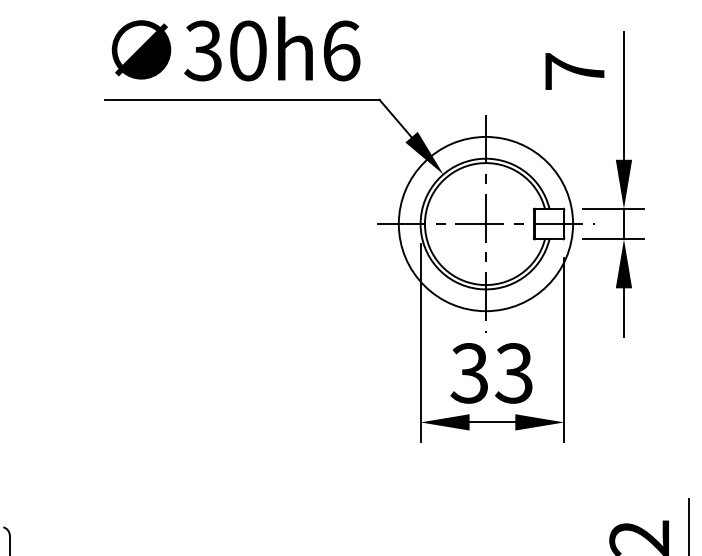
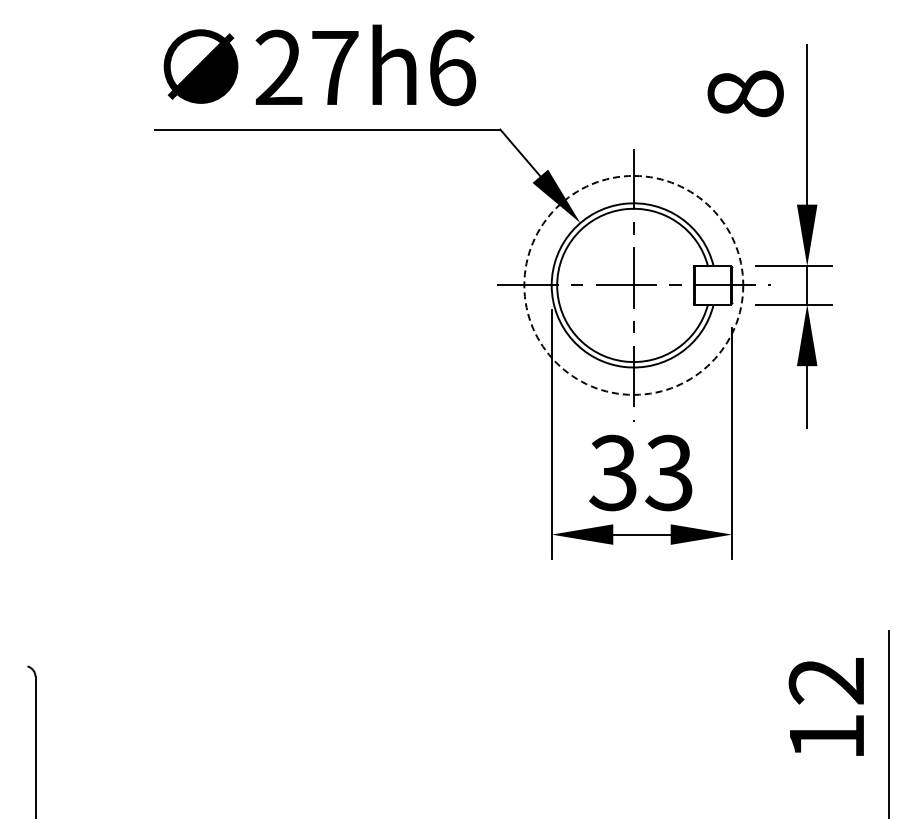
text: (225, 50) -> (306, 67), 30h6 -> 27h6
text: (574, 71) -> (745, 93), 7 -> 8
circle: (485, 223) -> (633, 284), solid -> dashed

